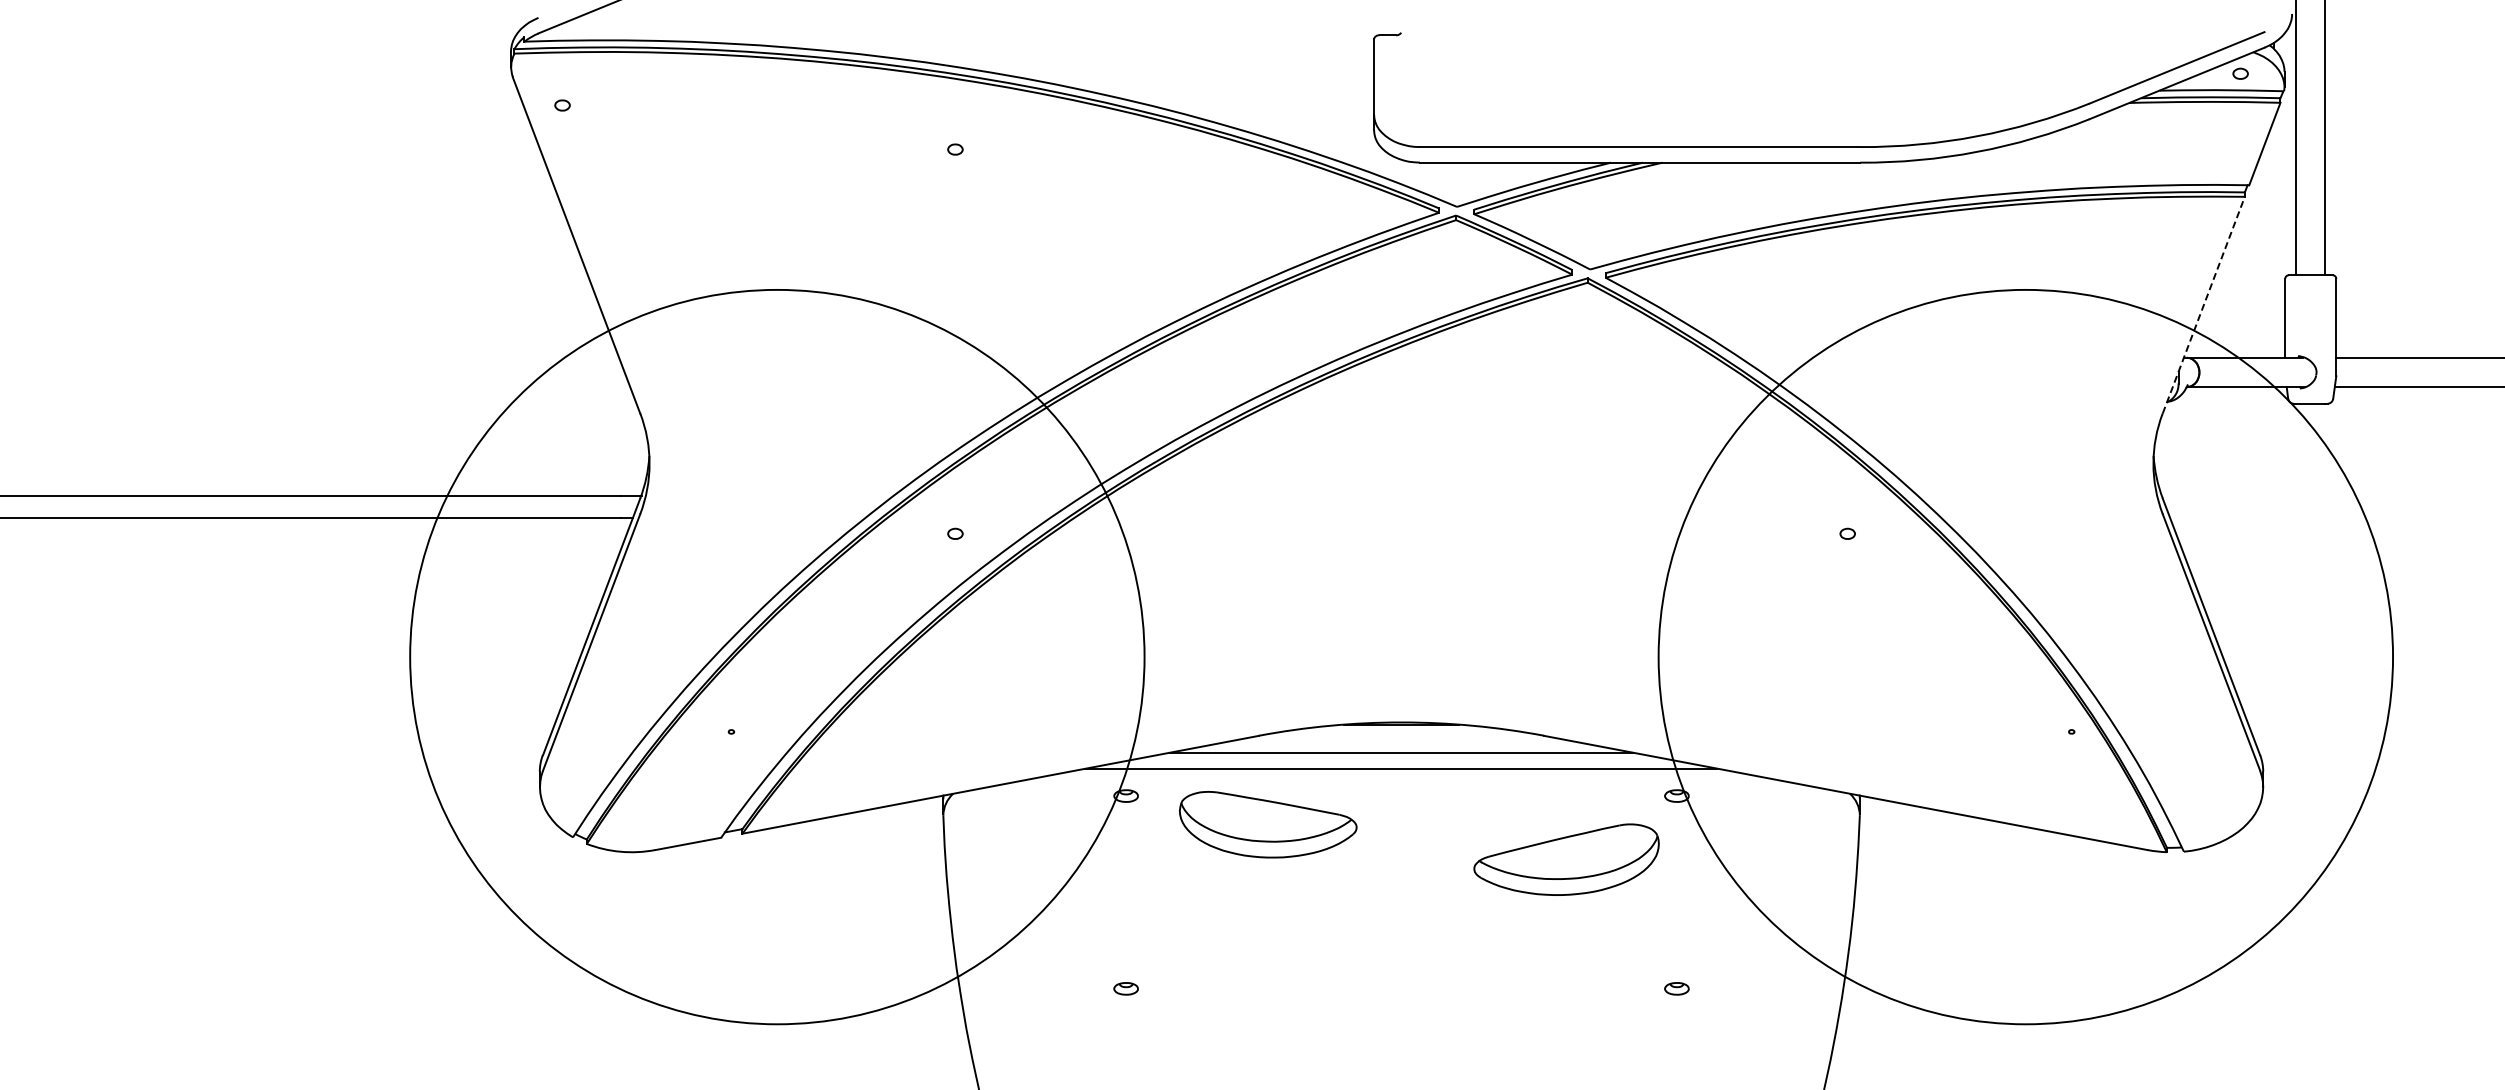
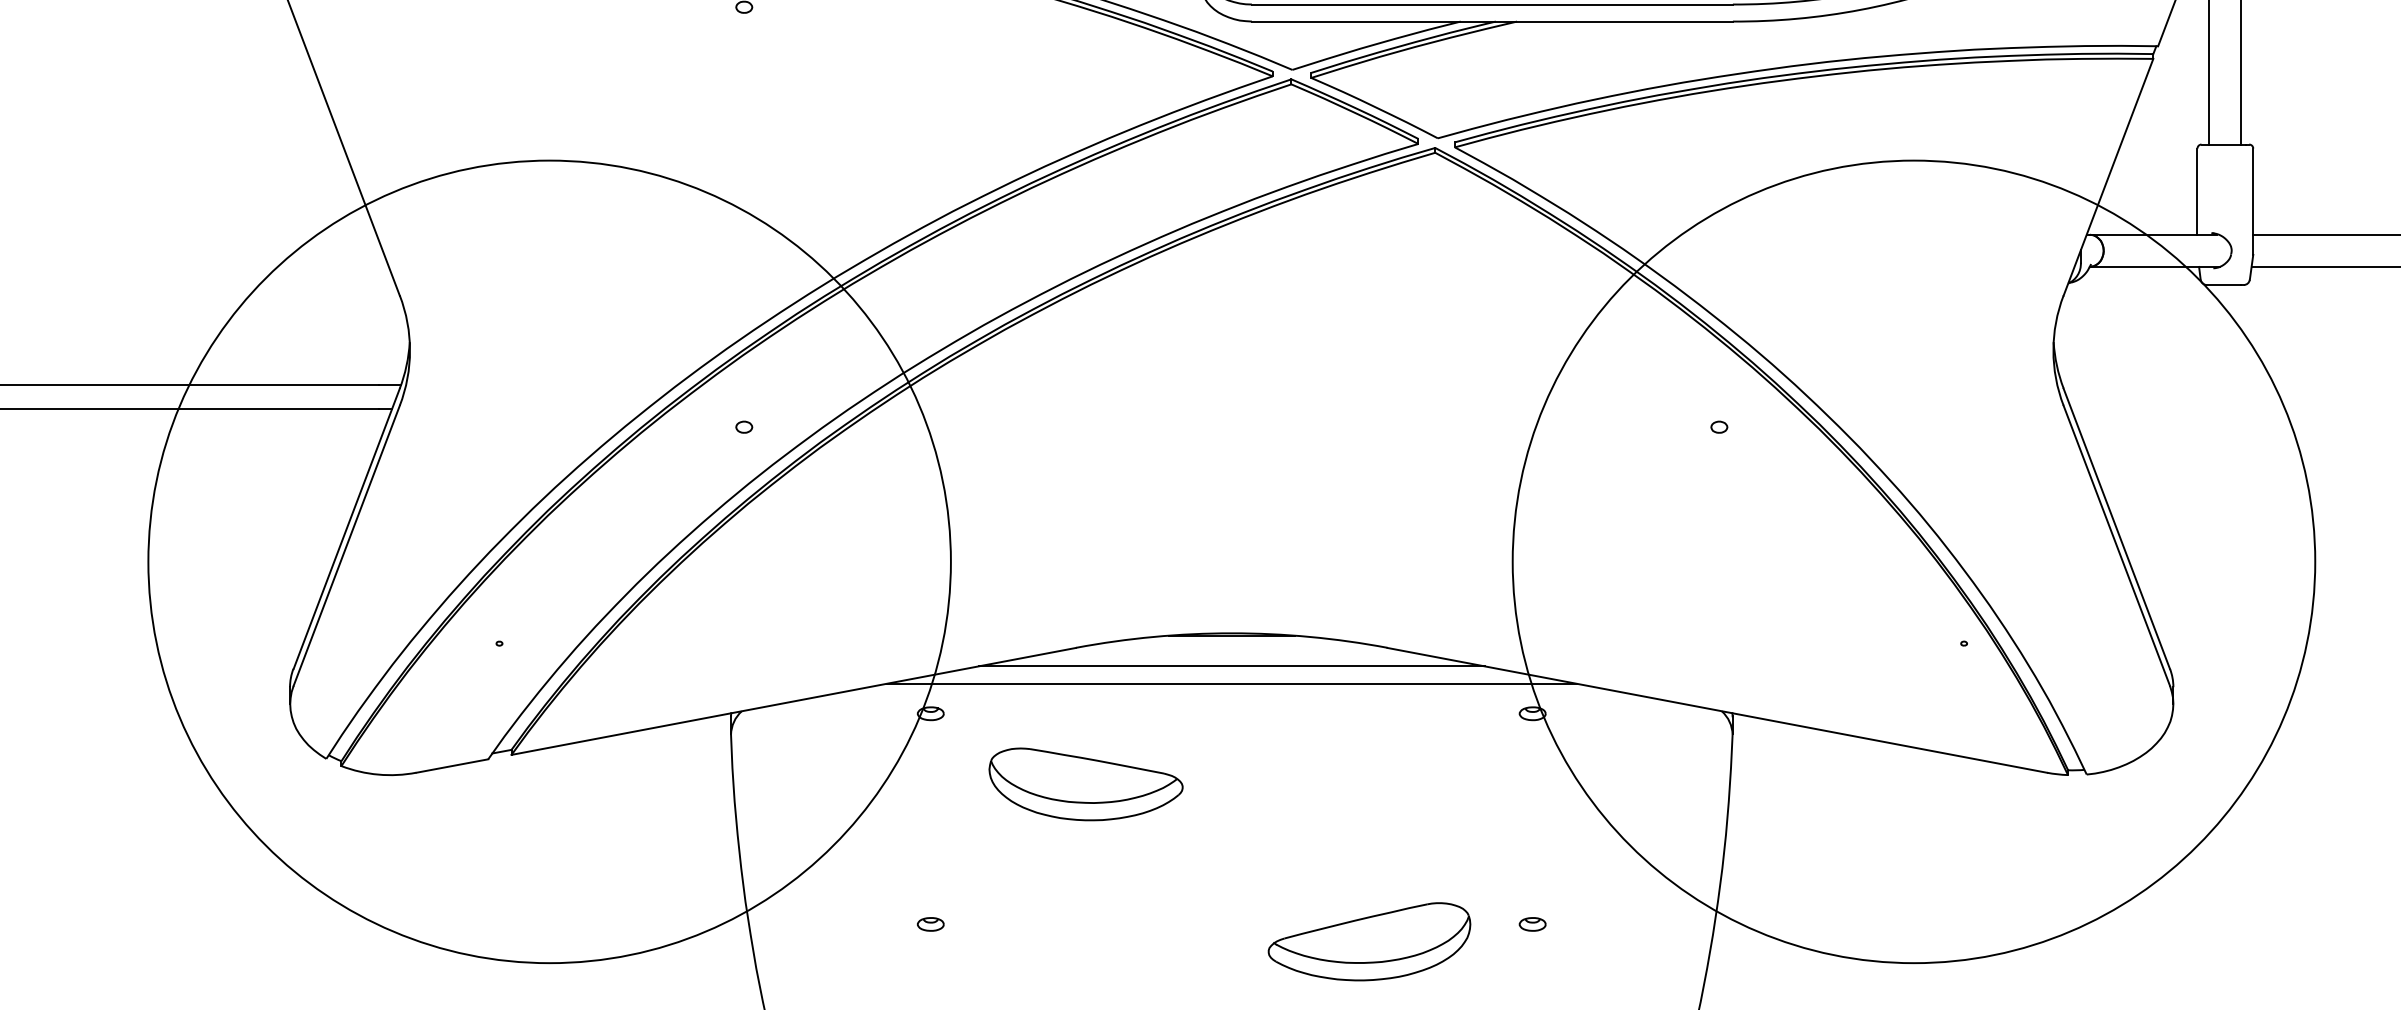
line: (2203, 305) -> (2108, 177), dashed -> solid
part: (1268, 824) -> (1086, 784), moved
part: (1566, 859) -> (1369, 941), moved

